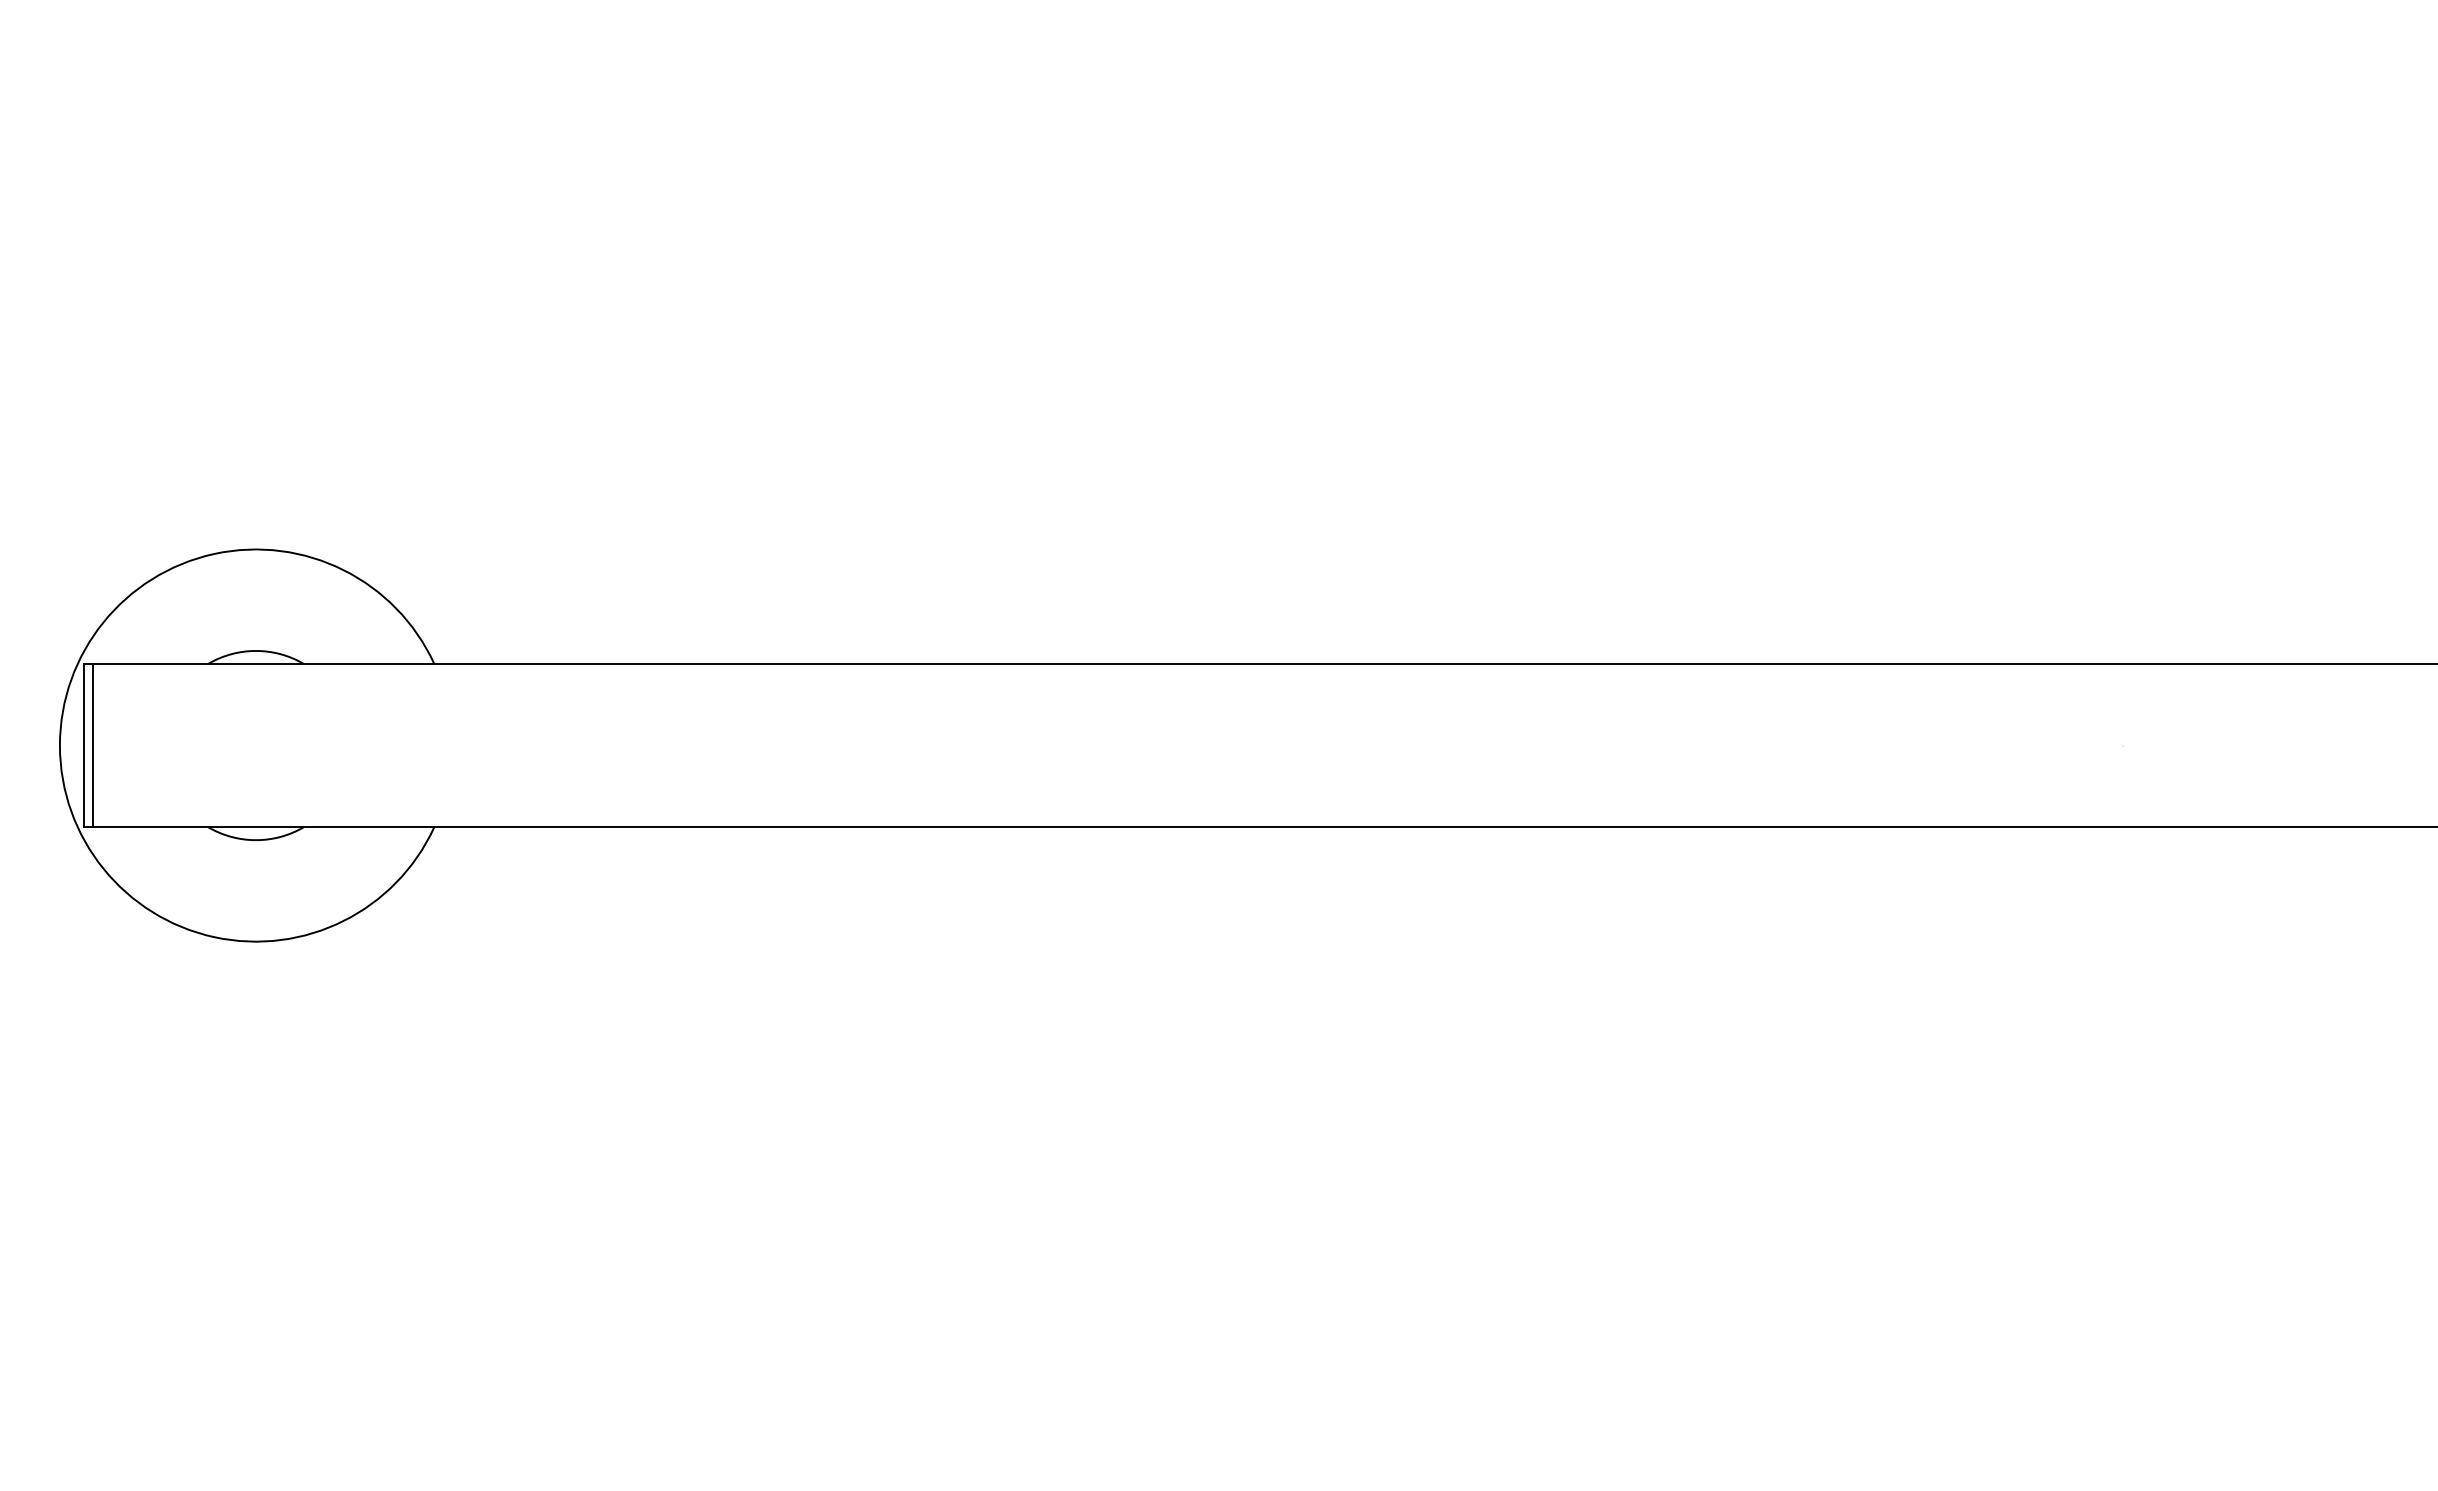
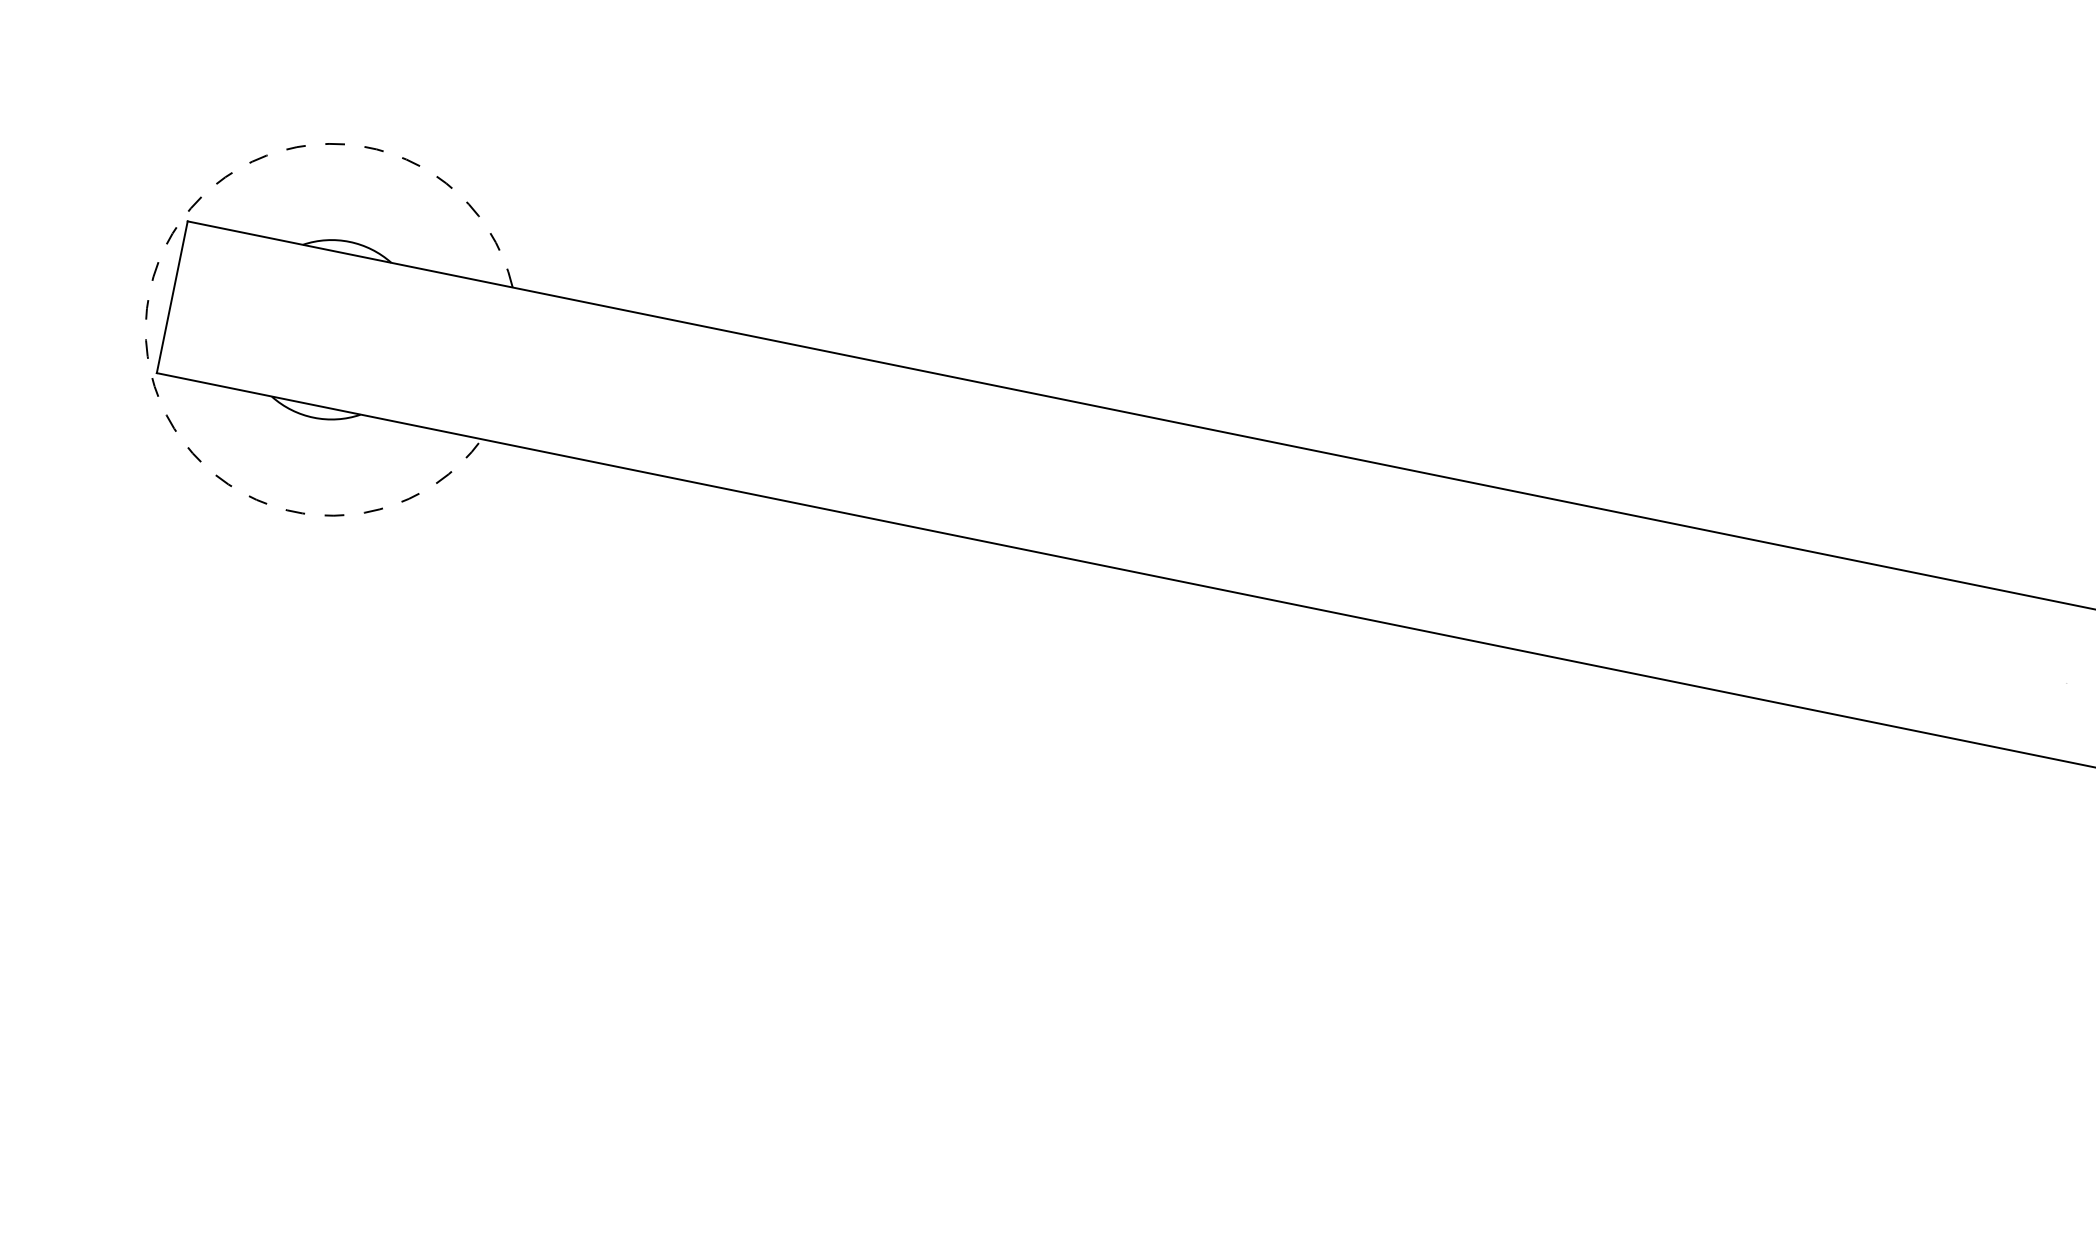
arc: (59, 745) -> (149, 292), solid -> dashed
line: (92, 745) -> (179, 298), removed

